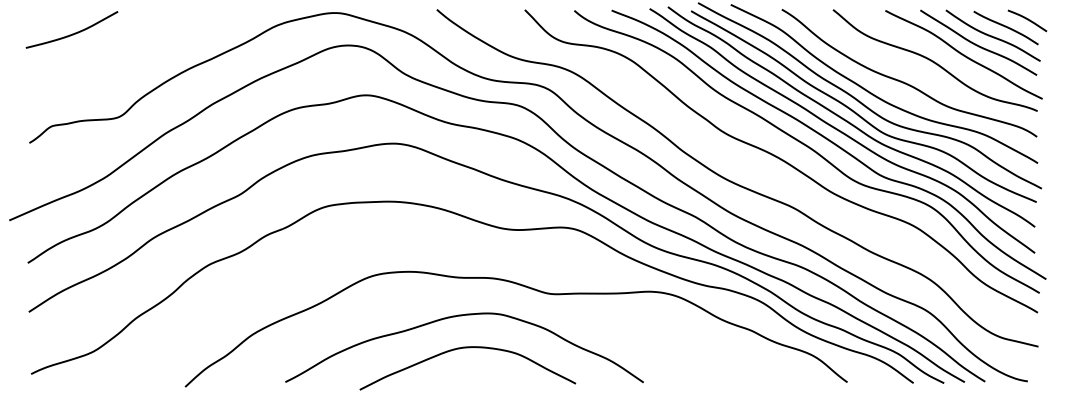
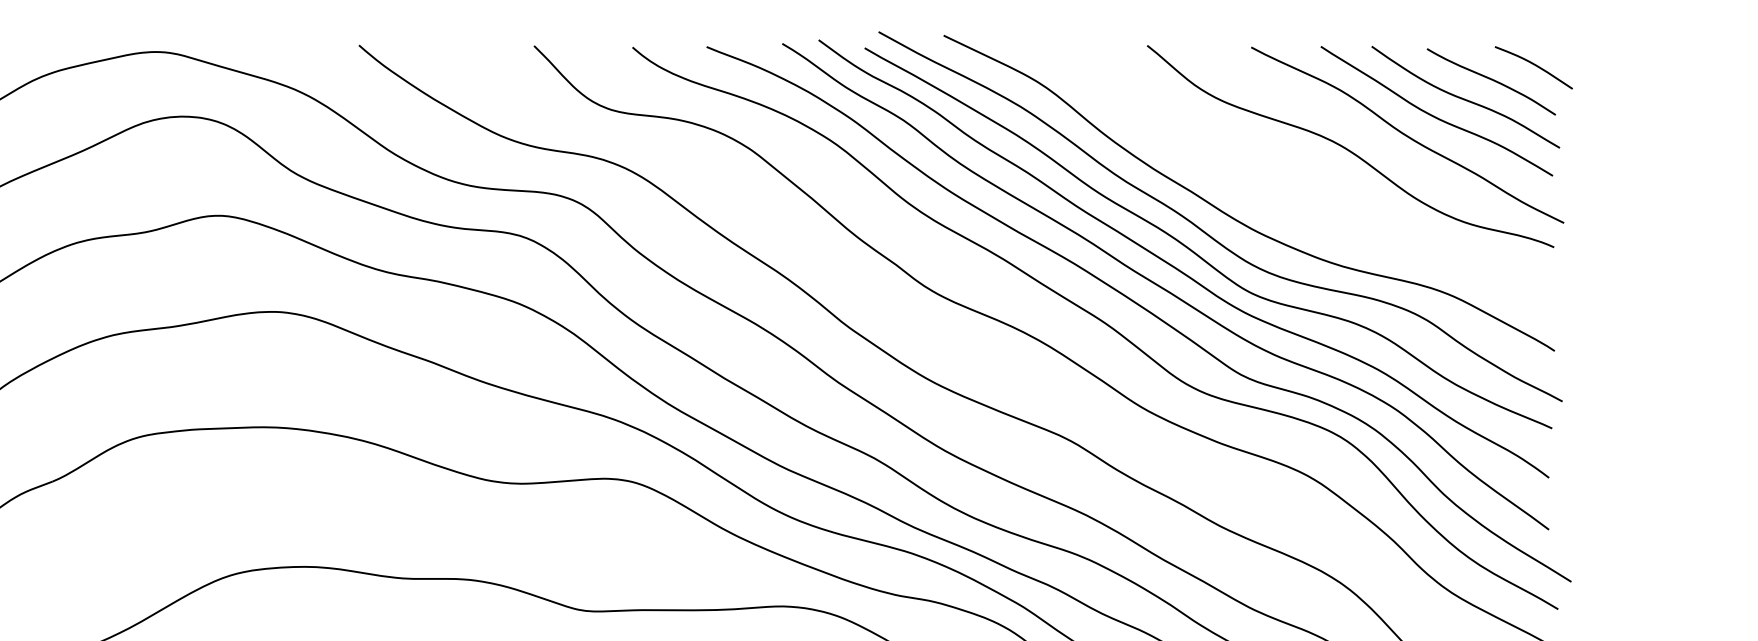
curve: (906, 82) -> (1293, 190), removed

